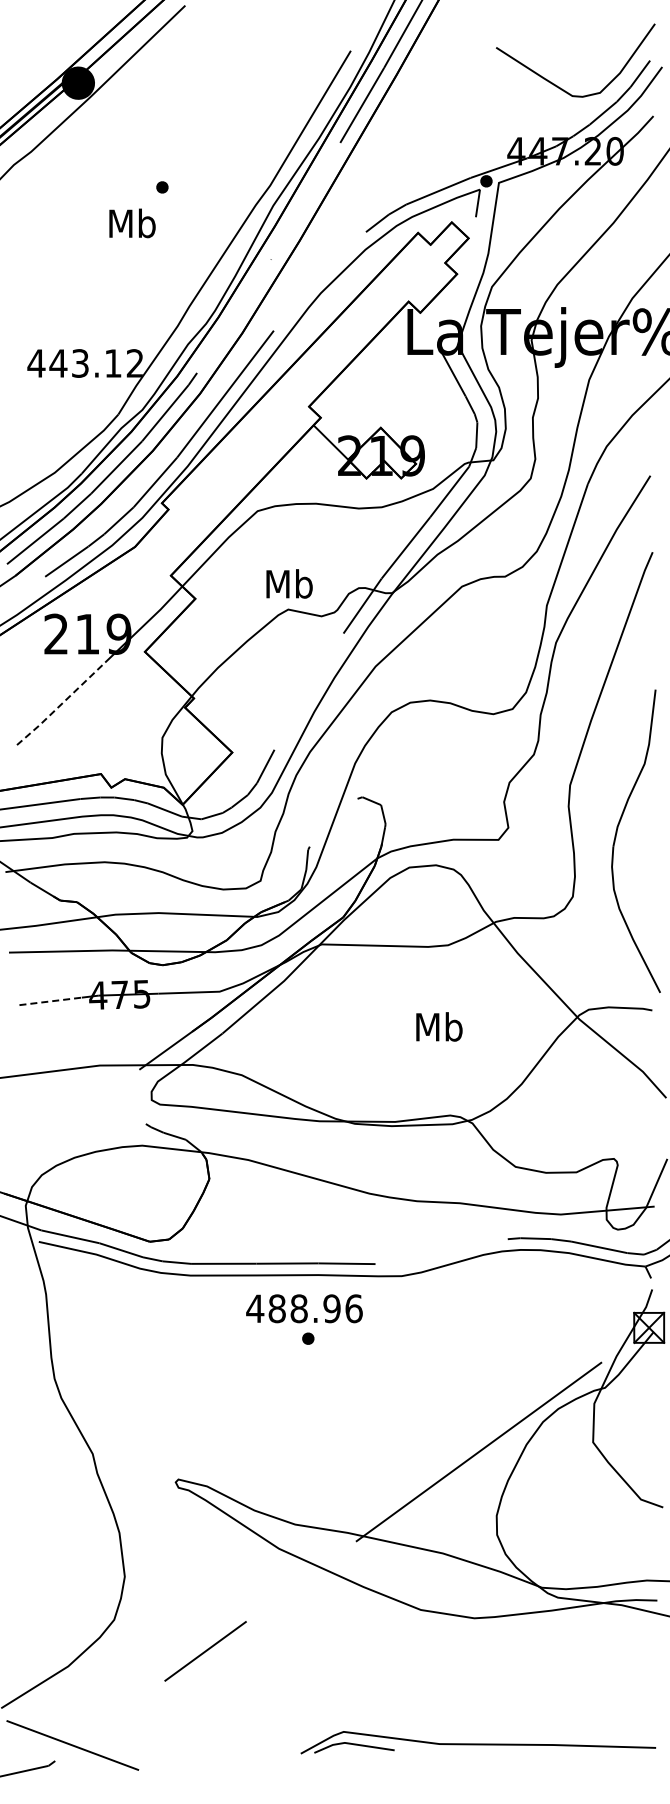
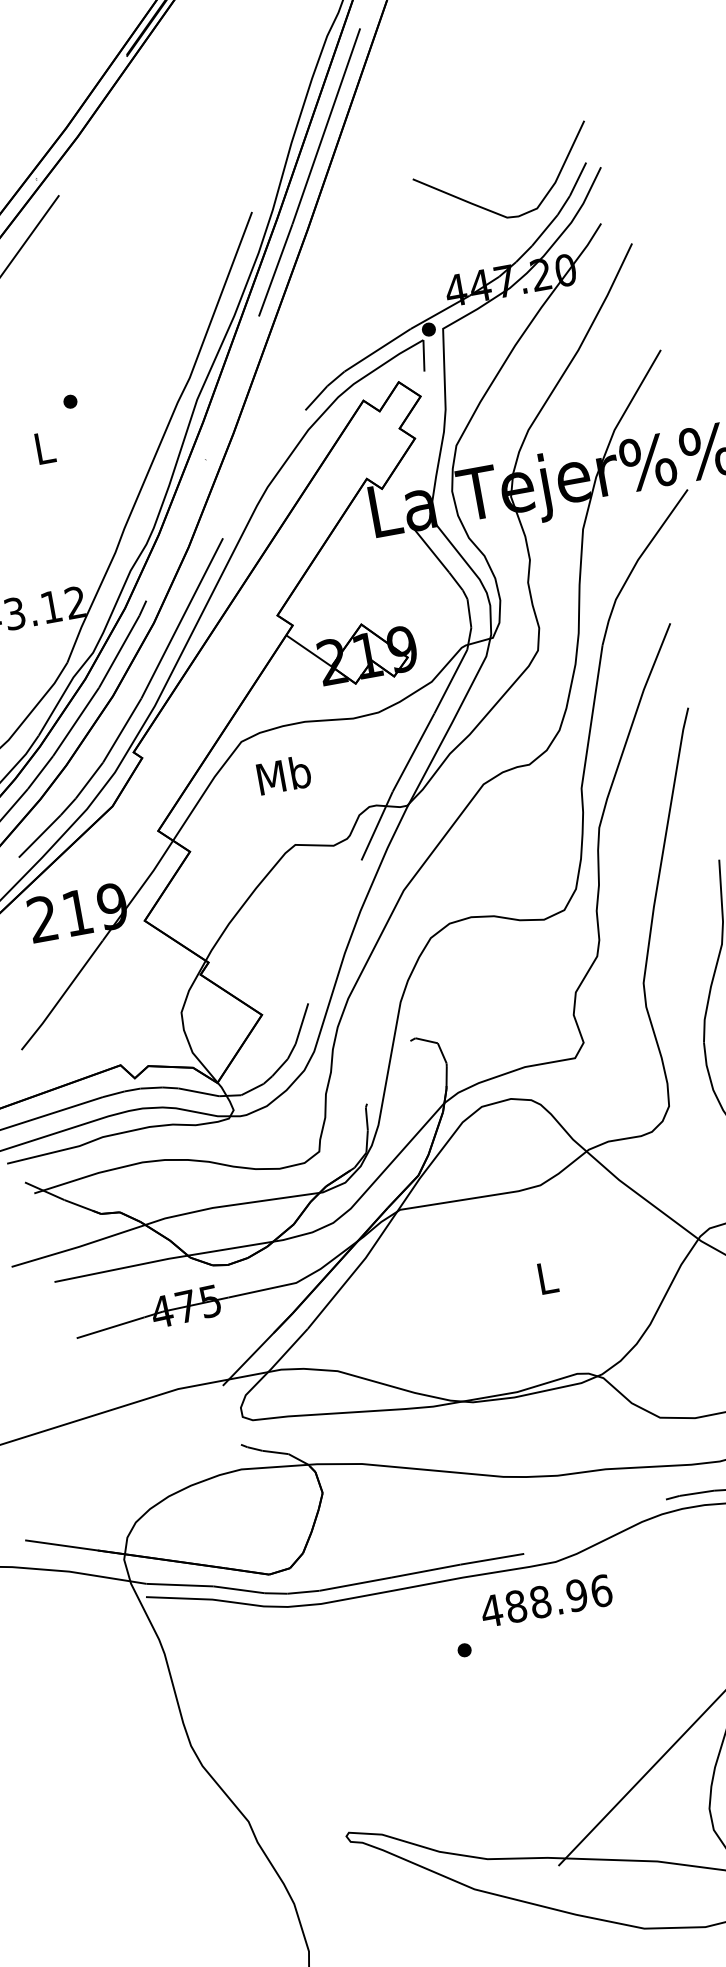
text: (132, 223) -> (44, 447), Mb -> L
text: (289, 583) -> (283, 774), moved
line: (61, 704) -> (62, 996), dashed -> solid
line: (51, 1001) -> (111, 1327), dashed -> solid
text: (439, 1026) -> (547, 1277), Mb -> L
text: (304, 1308) -> (546, 1600), moved

